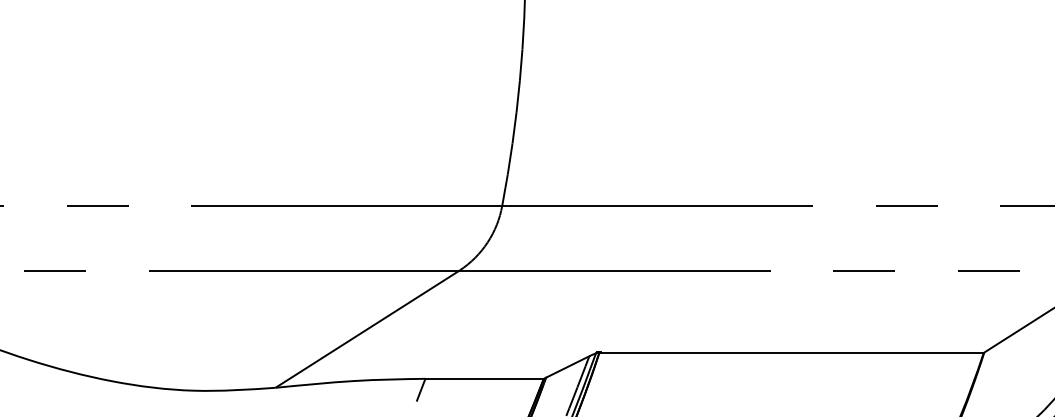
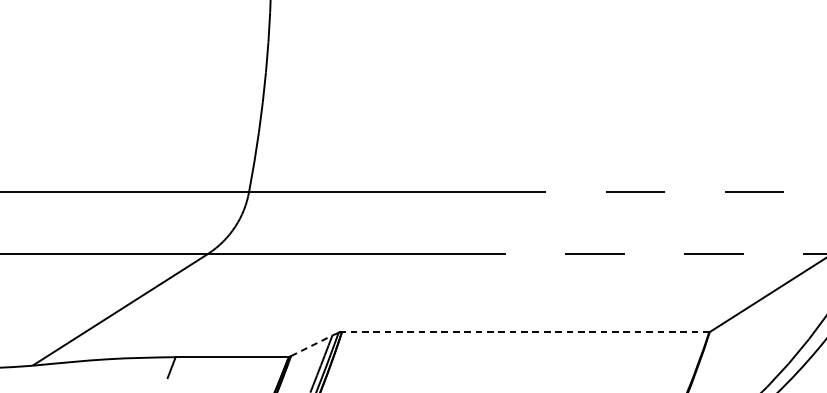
line: (791, 352) -> (525, 332), solid -> dashed
line: (568, 366) -> (312, 345), solid -> dashed

